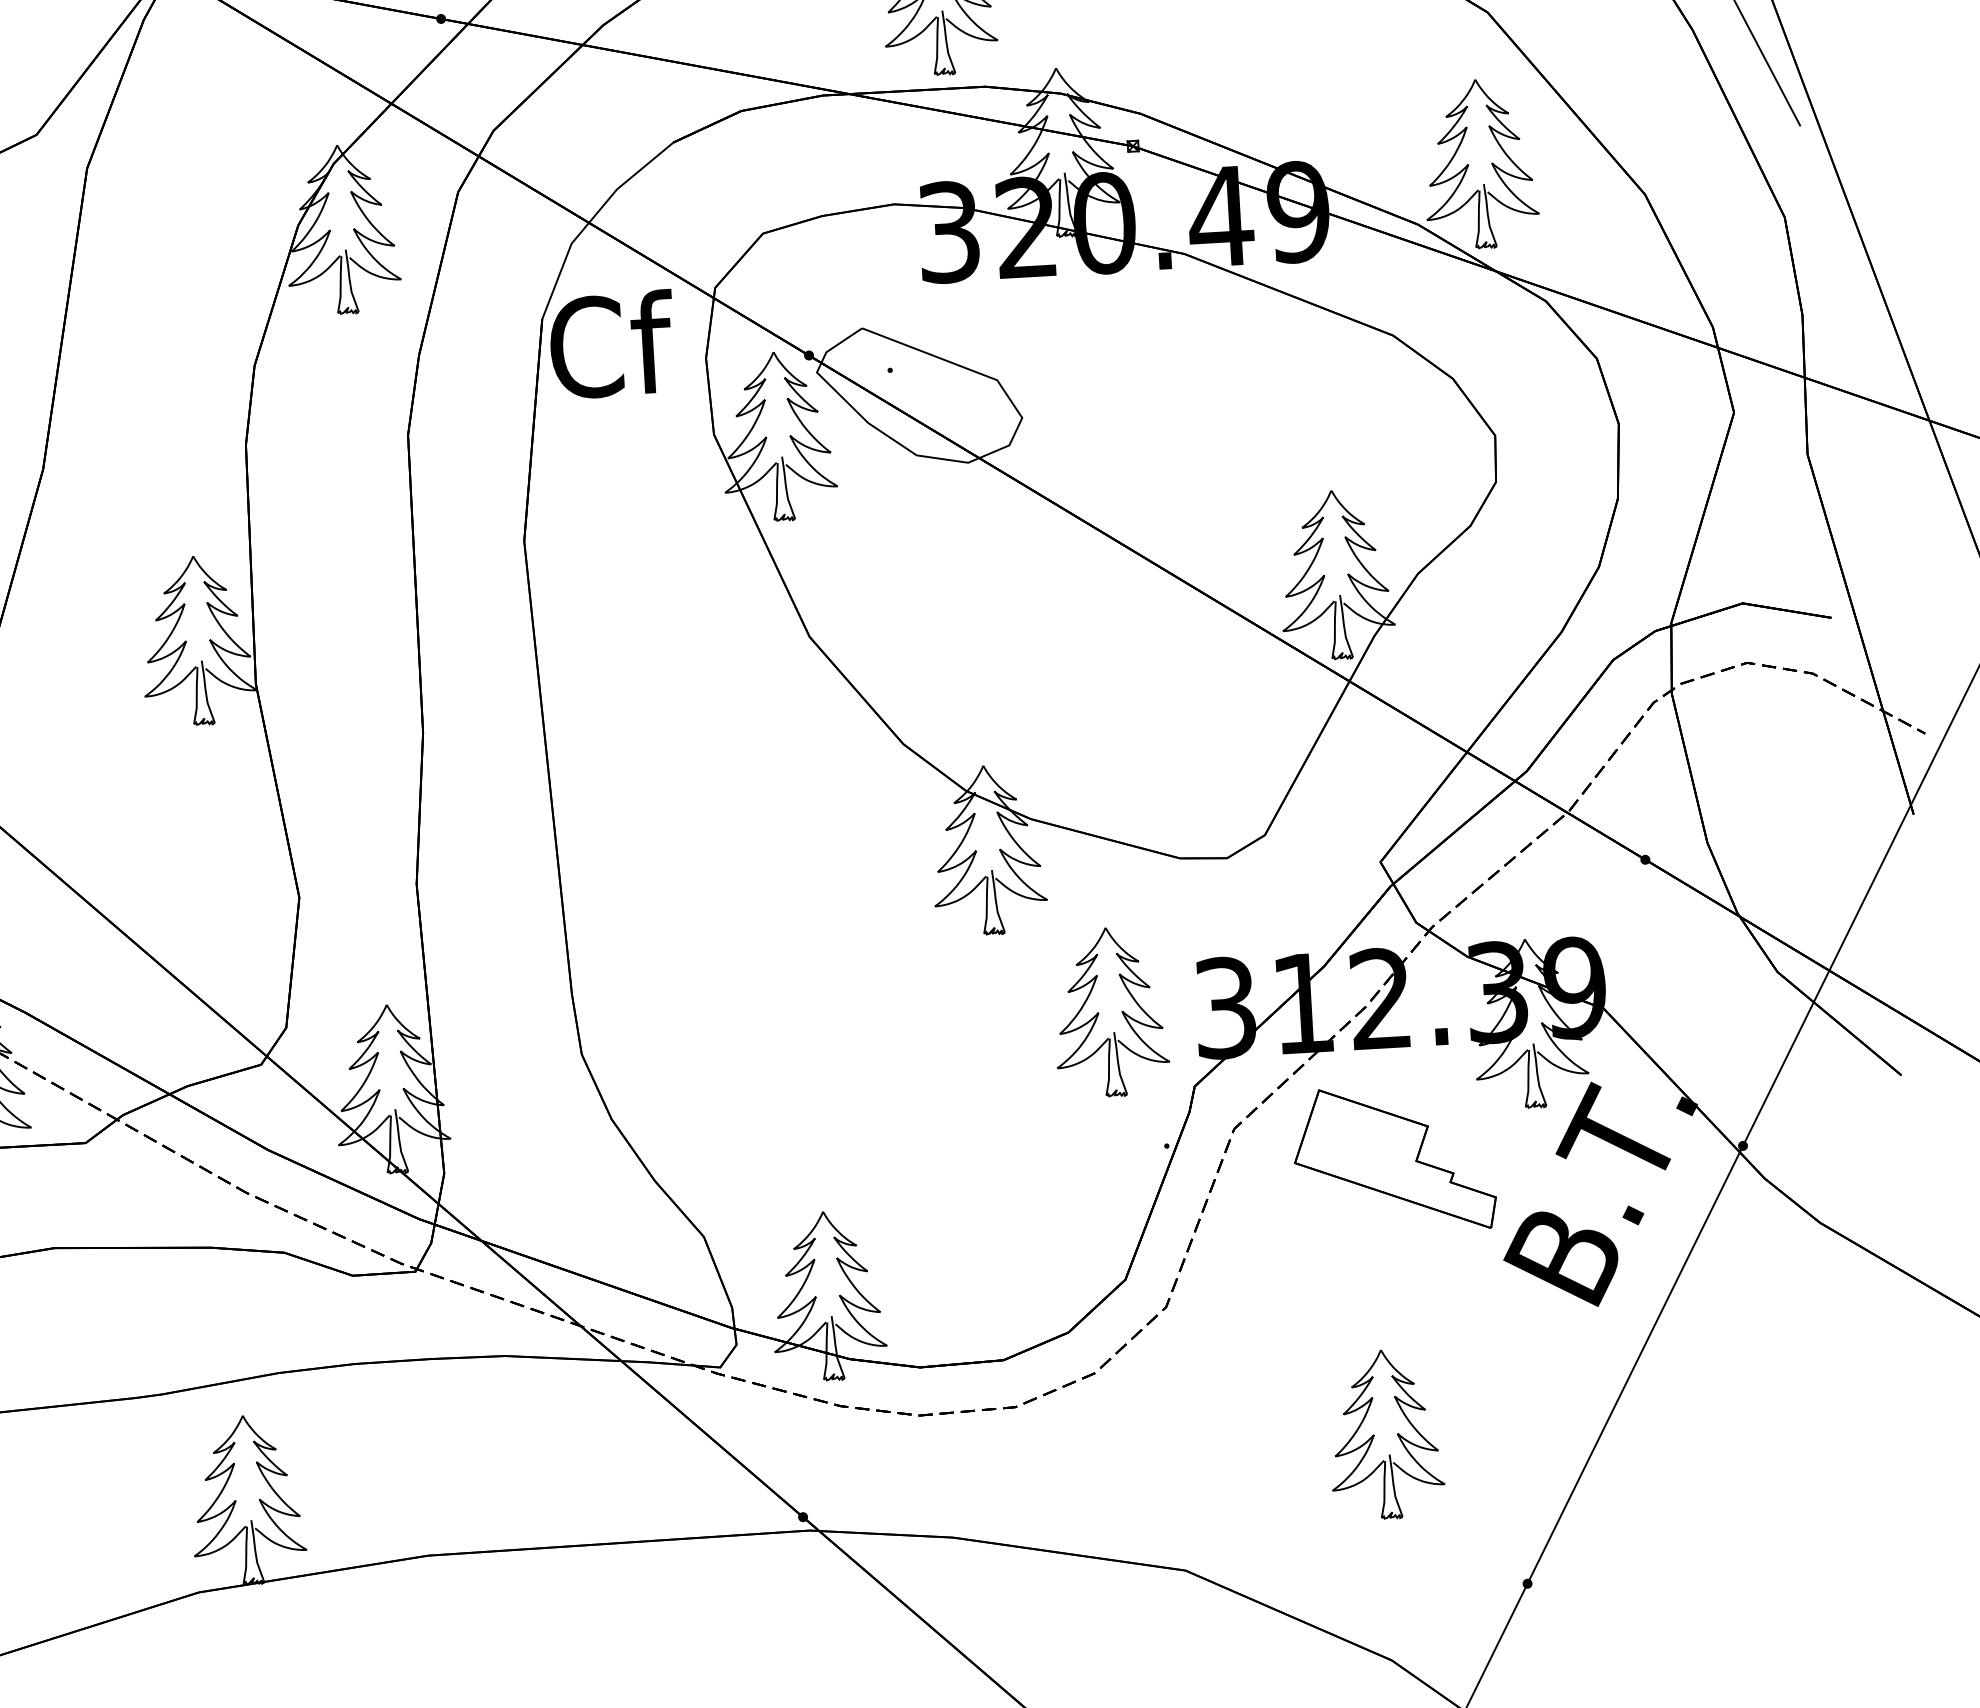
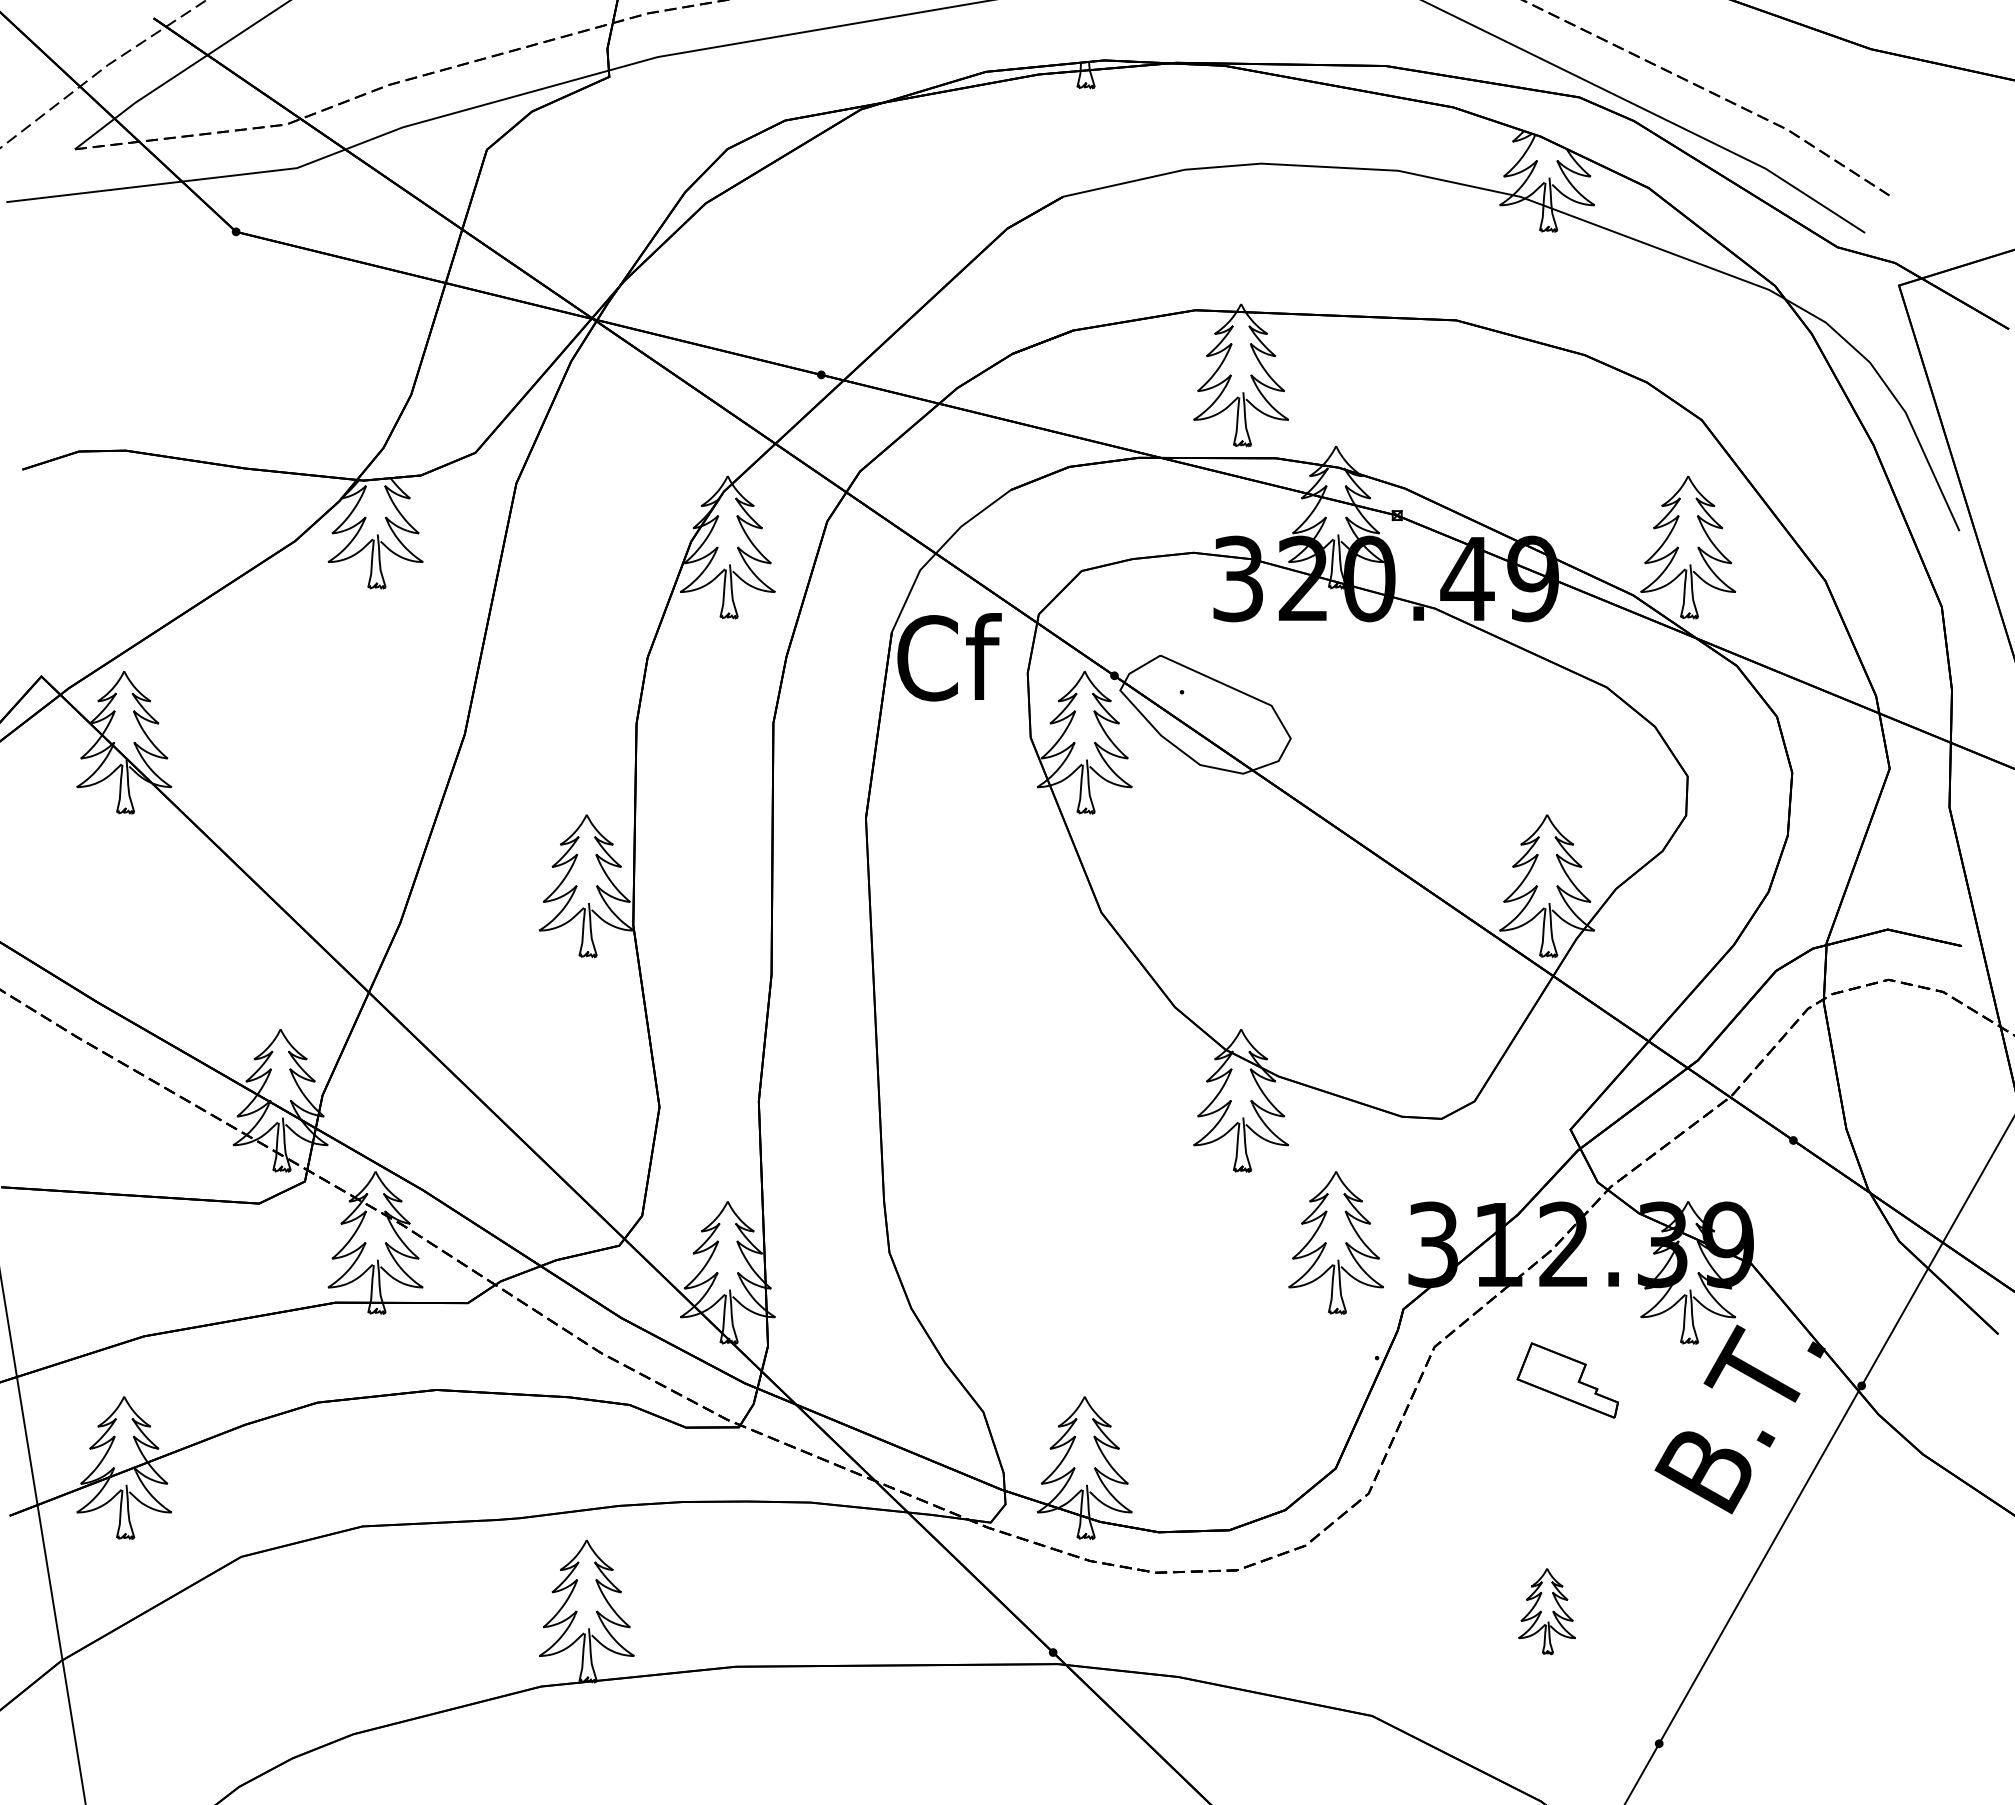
part: (1394, 1159) -> (1567, 1380), size x0.6
part: (1384, 1434) -> (1546, 1611), size x0.6

